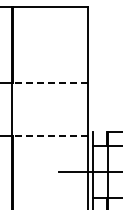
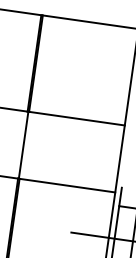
line: (50, 83) -> (76, 119), dashed -> solid
line: (50, 135) -> (67, 185), dashed -> solid

